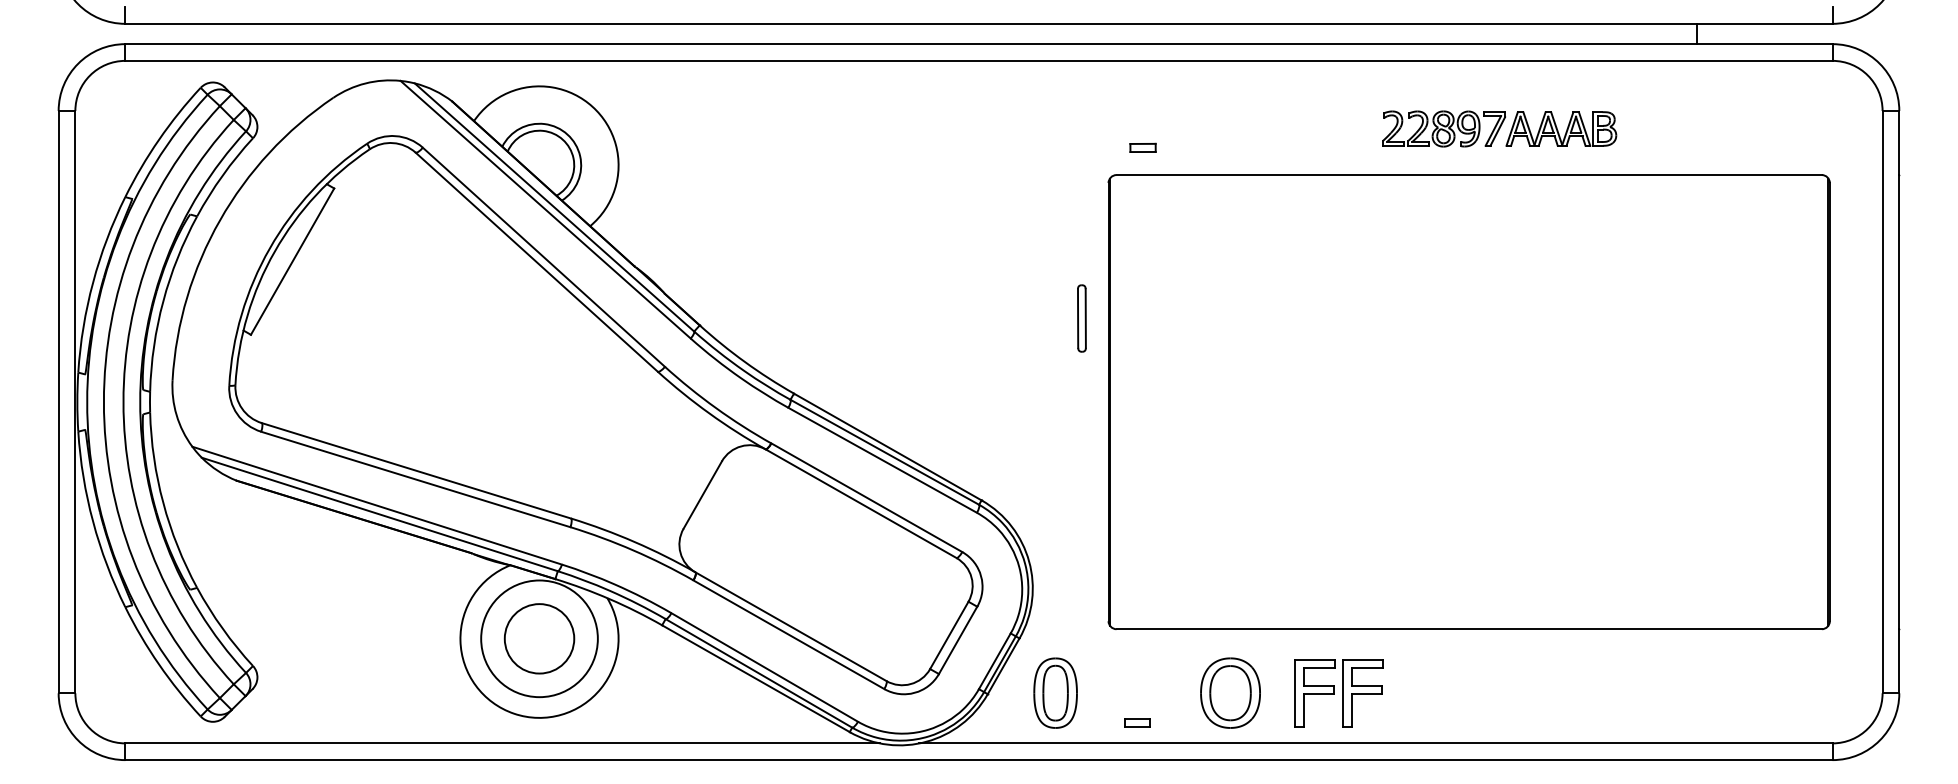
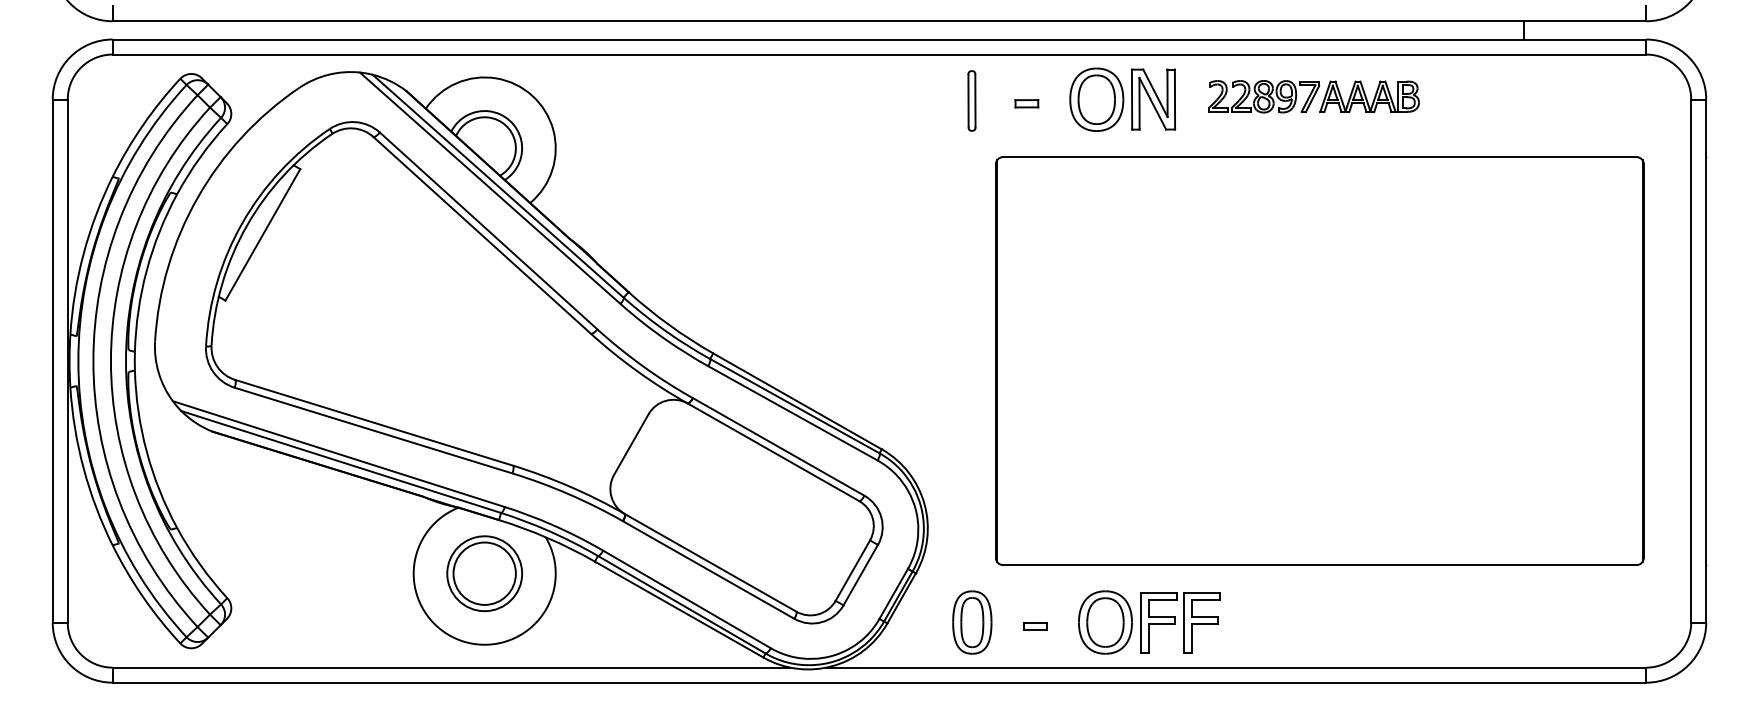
part: (1249, 110) -> (1122, 99), added
part: (1498, 128) -> (1313, 96), moved
part: (1142, 147) -> (1026, 103), moved
part: (1081, 317) -> (971, 100), moved
circle: (539, 638) -> (484, 573), size x0.71
part: (1055, 693) -> (972, 622), moved
part: (1339, 693) -> (1180, 622), moved
part: (1137, 723) -> (1035, 626), moved

